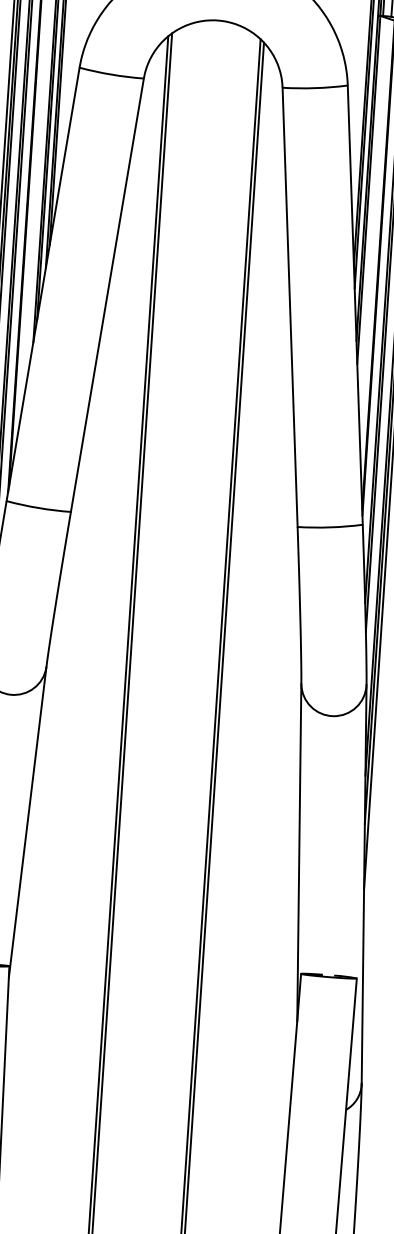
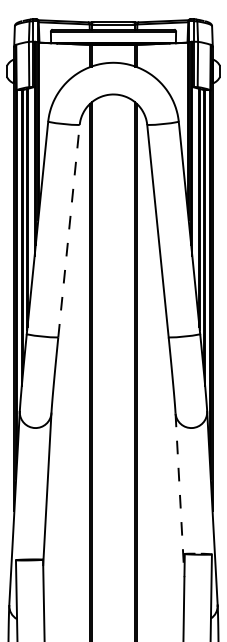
line: (108, 295) -> (69, 231), solid -> dashed
line: (300, 853) -> (180, 495), solid -> dashed

